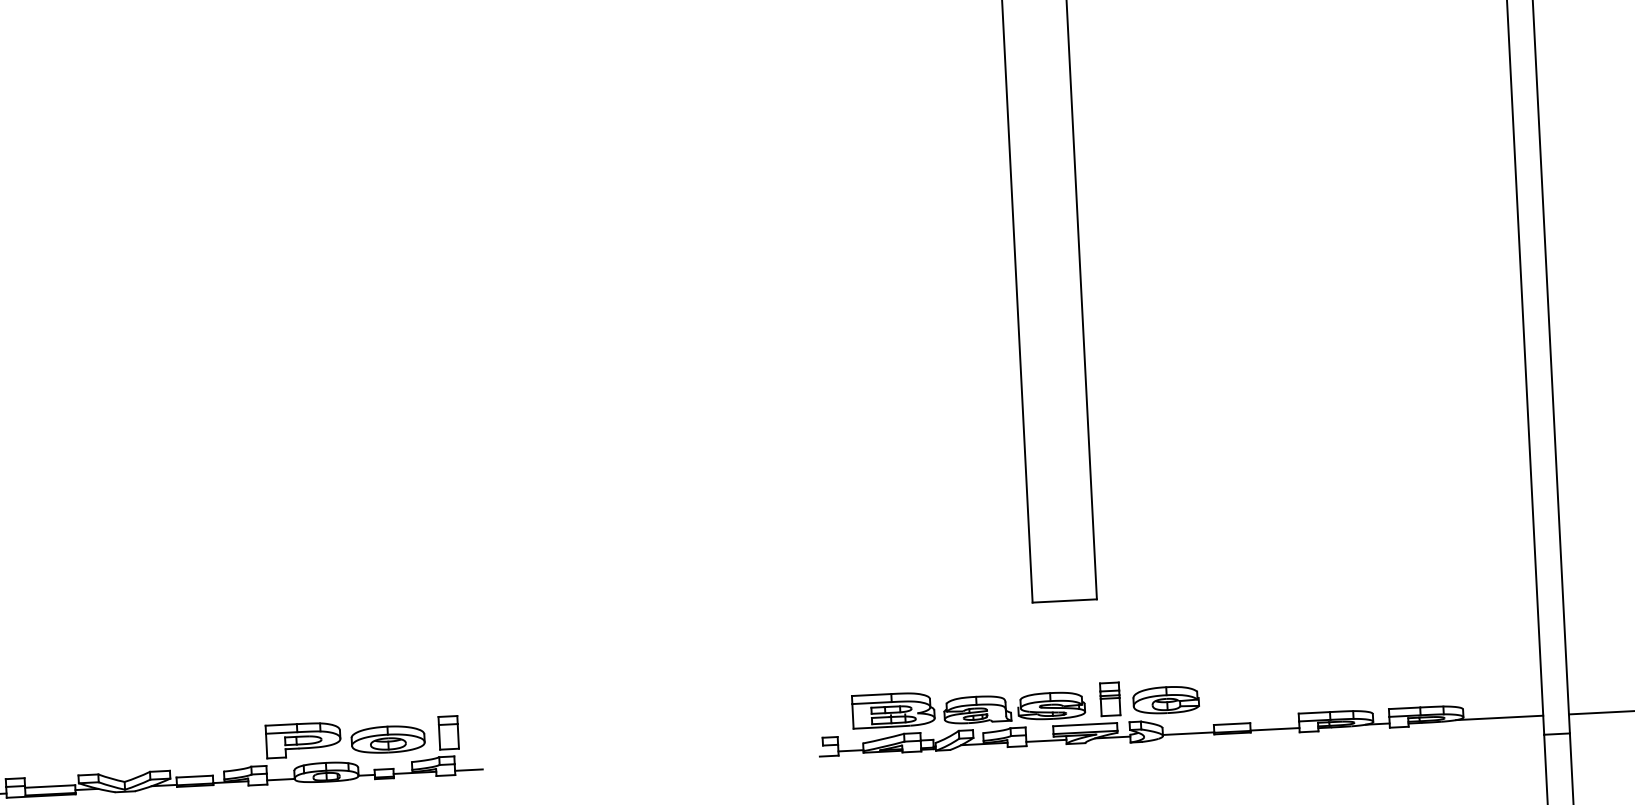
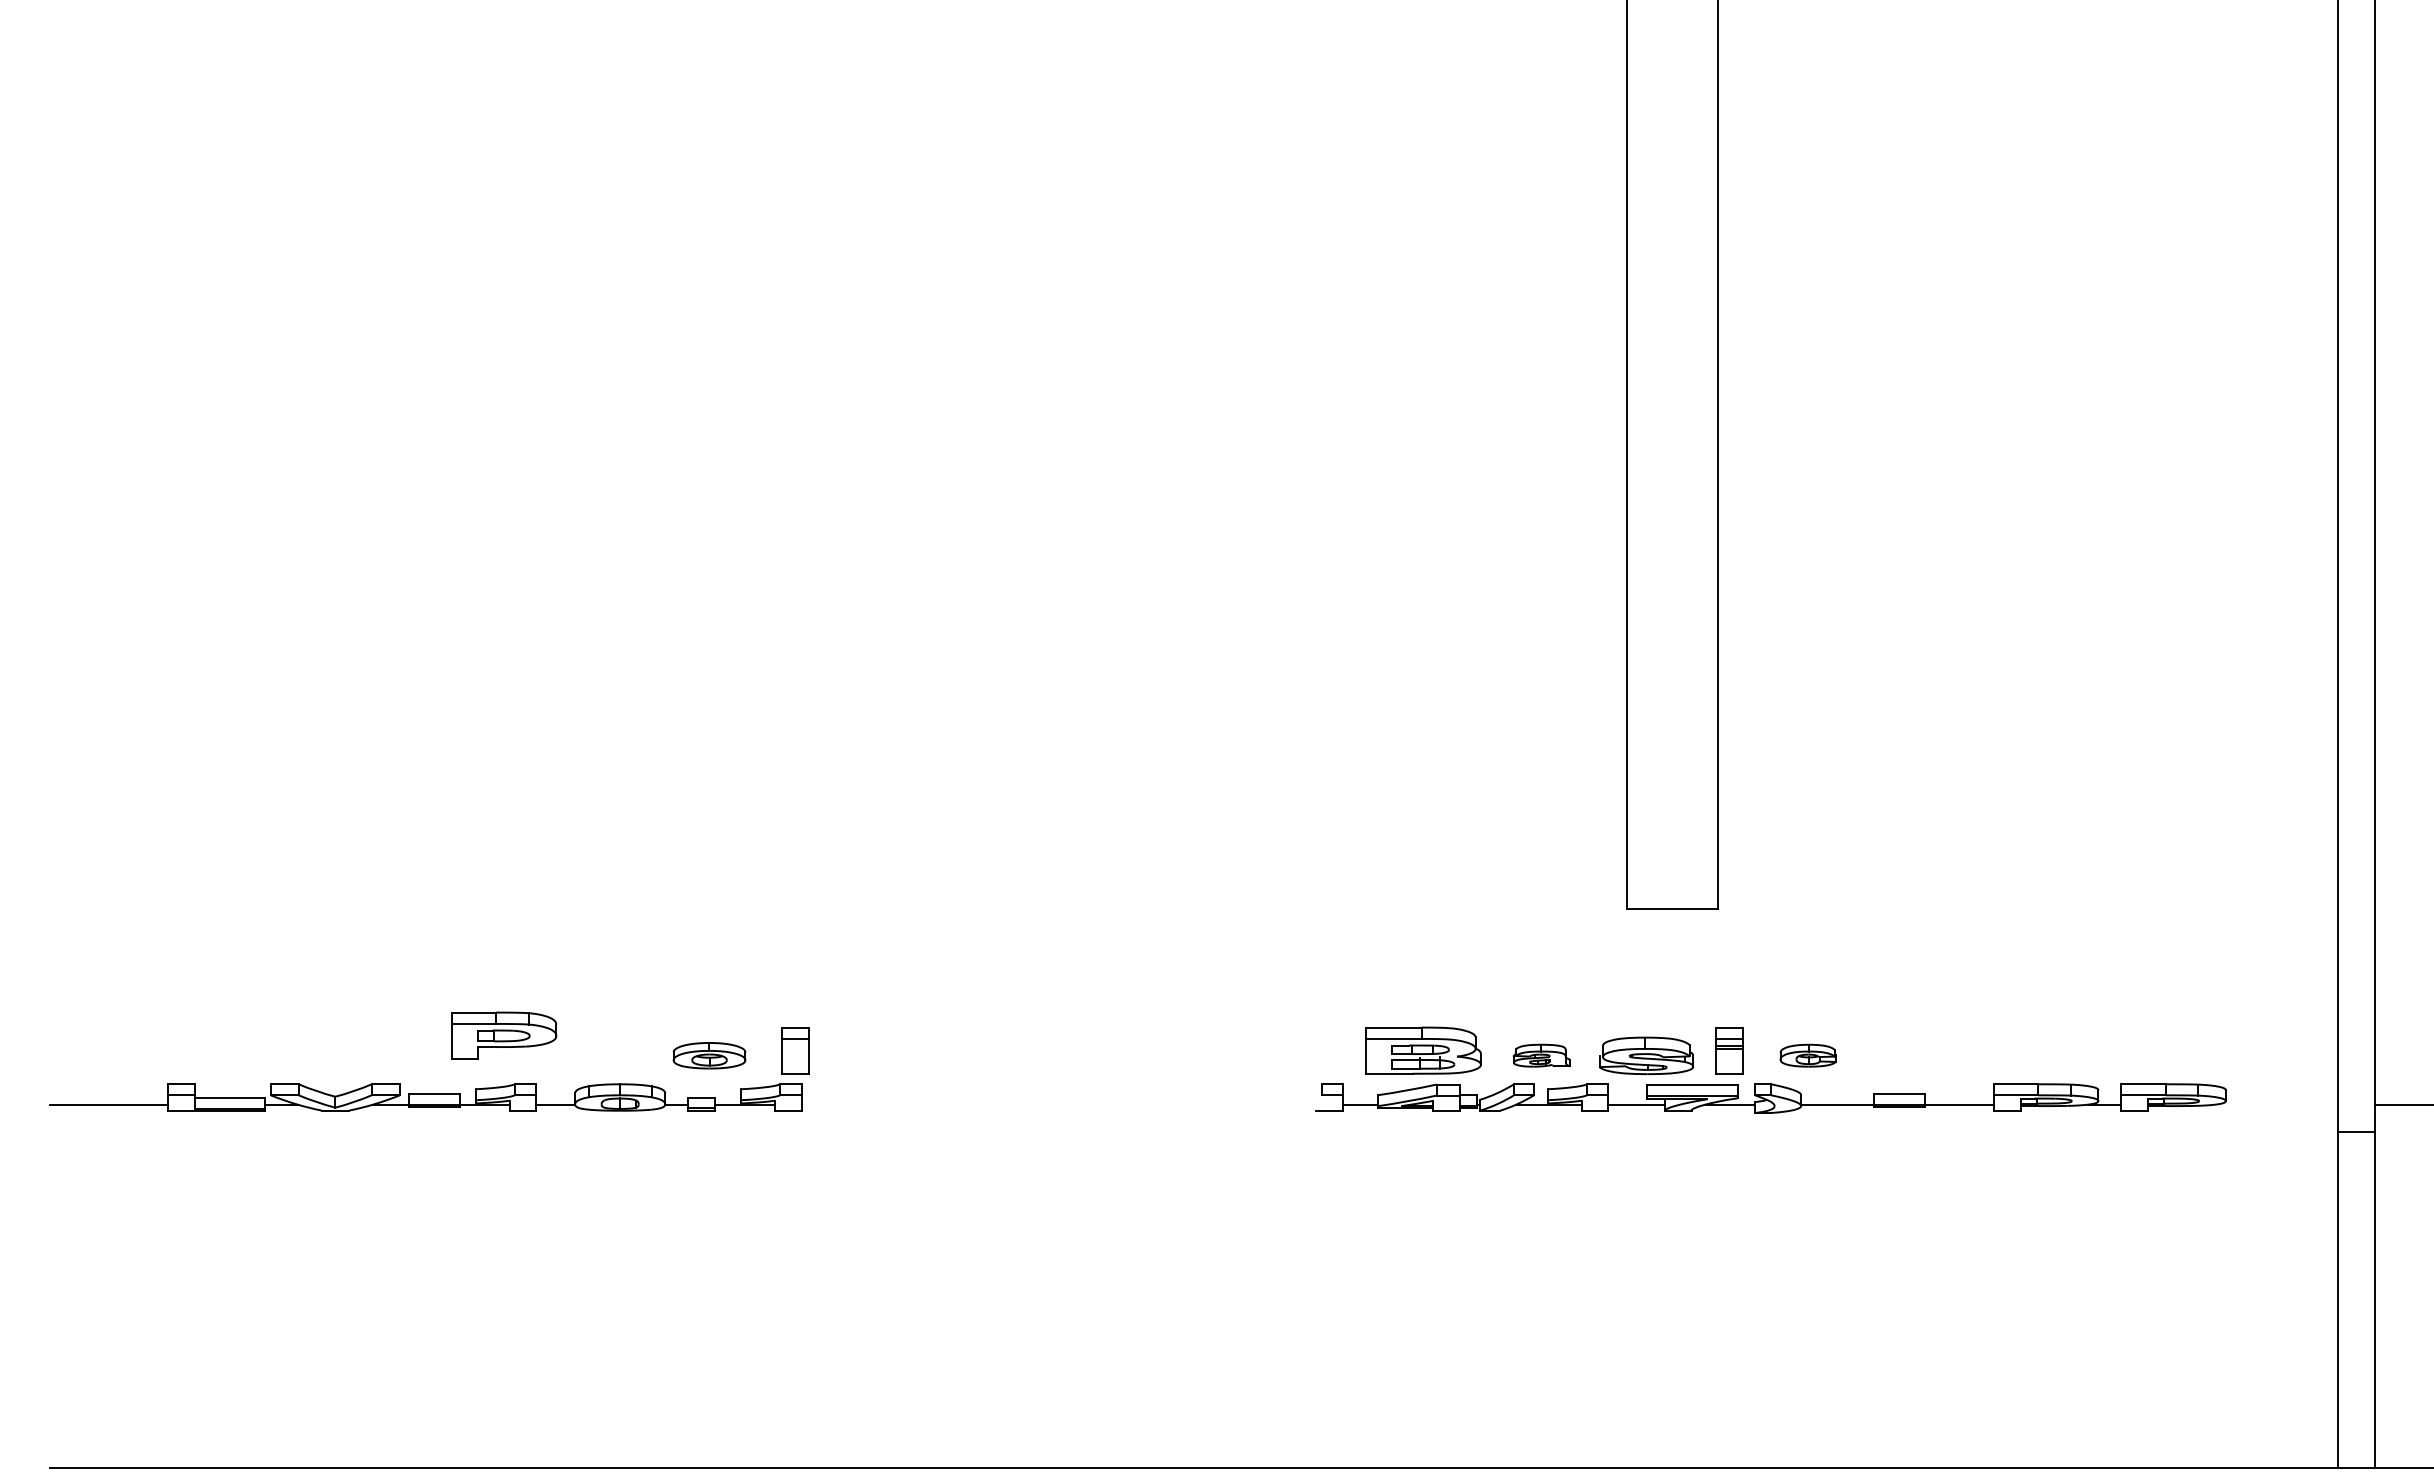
part: (1165, 699) -> (1807, 1055), size x0.6
part: (977, 709) -> (1541, 1055), size x0.6
line: (1499, 717) -> (2276, 1104), removed
part: (388, 739) -> (709, 1055), size x0.7
part: (303, 740) -> (504, 1035), moved
line: (468, 770) -> (820, 1104), removed

